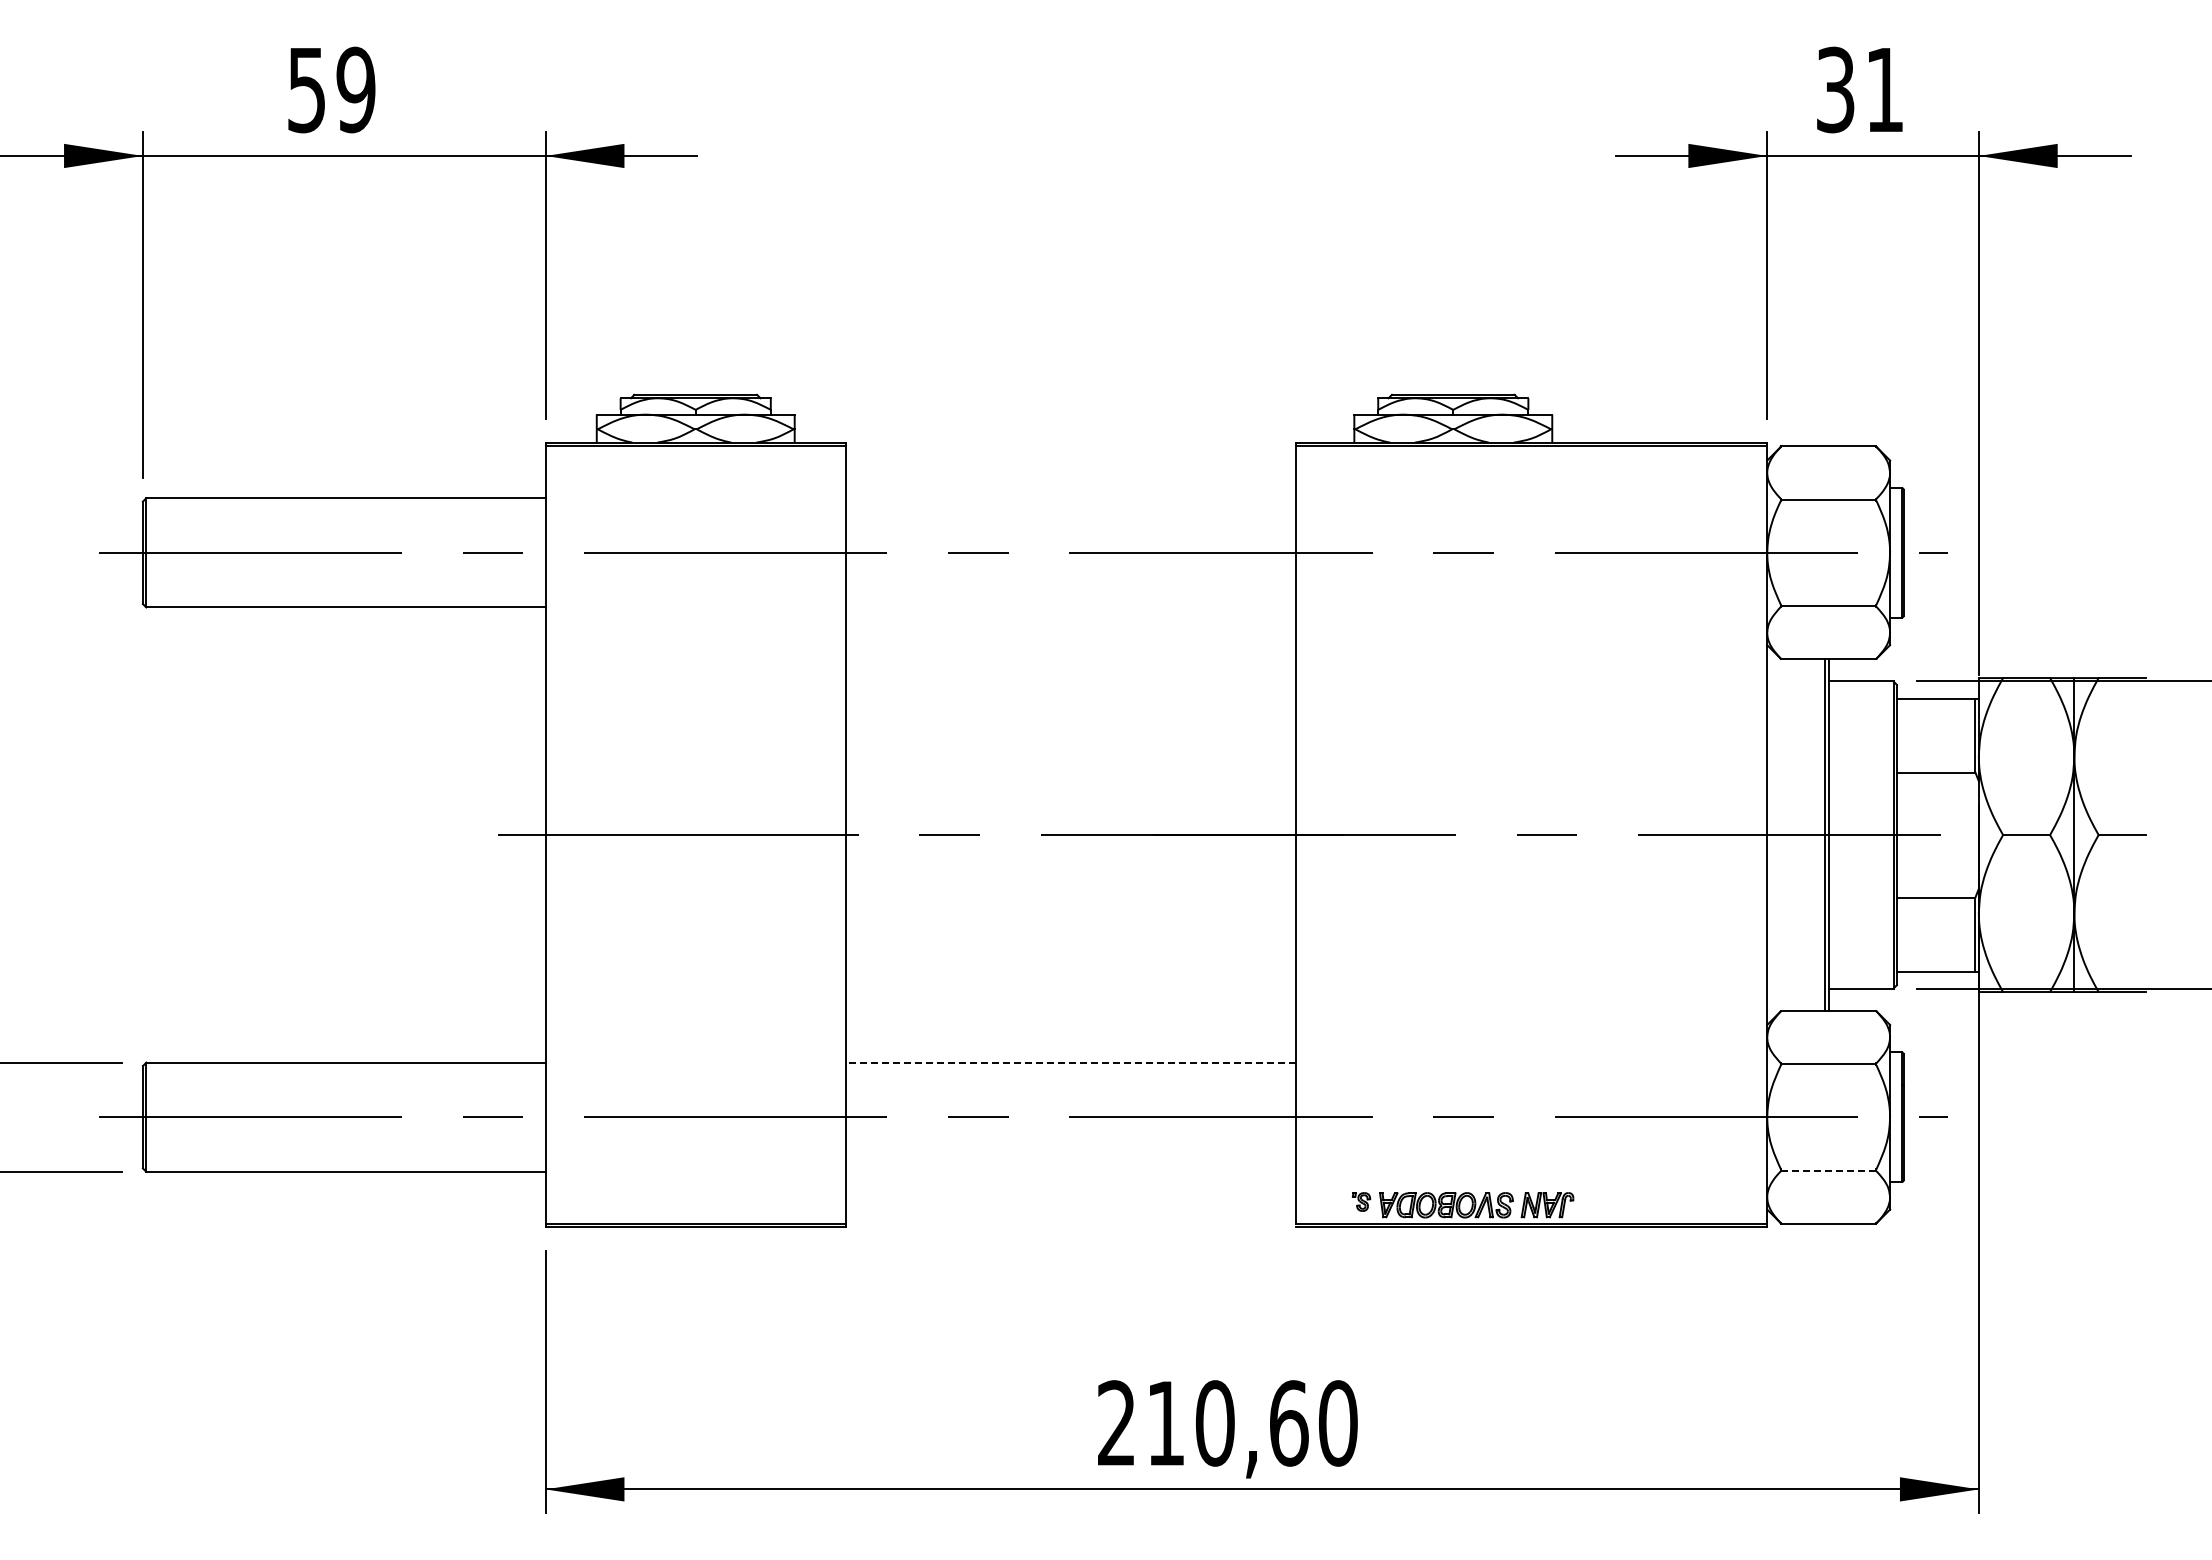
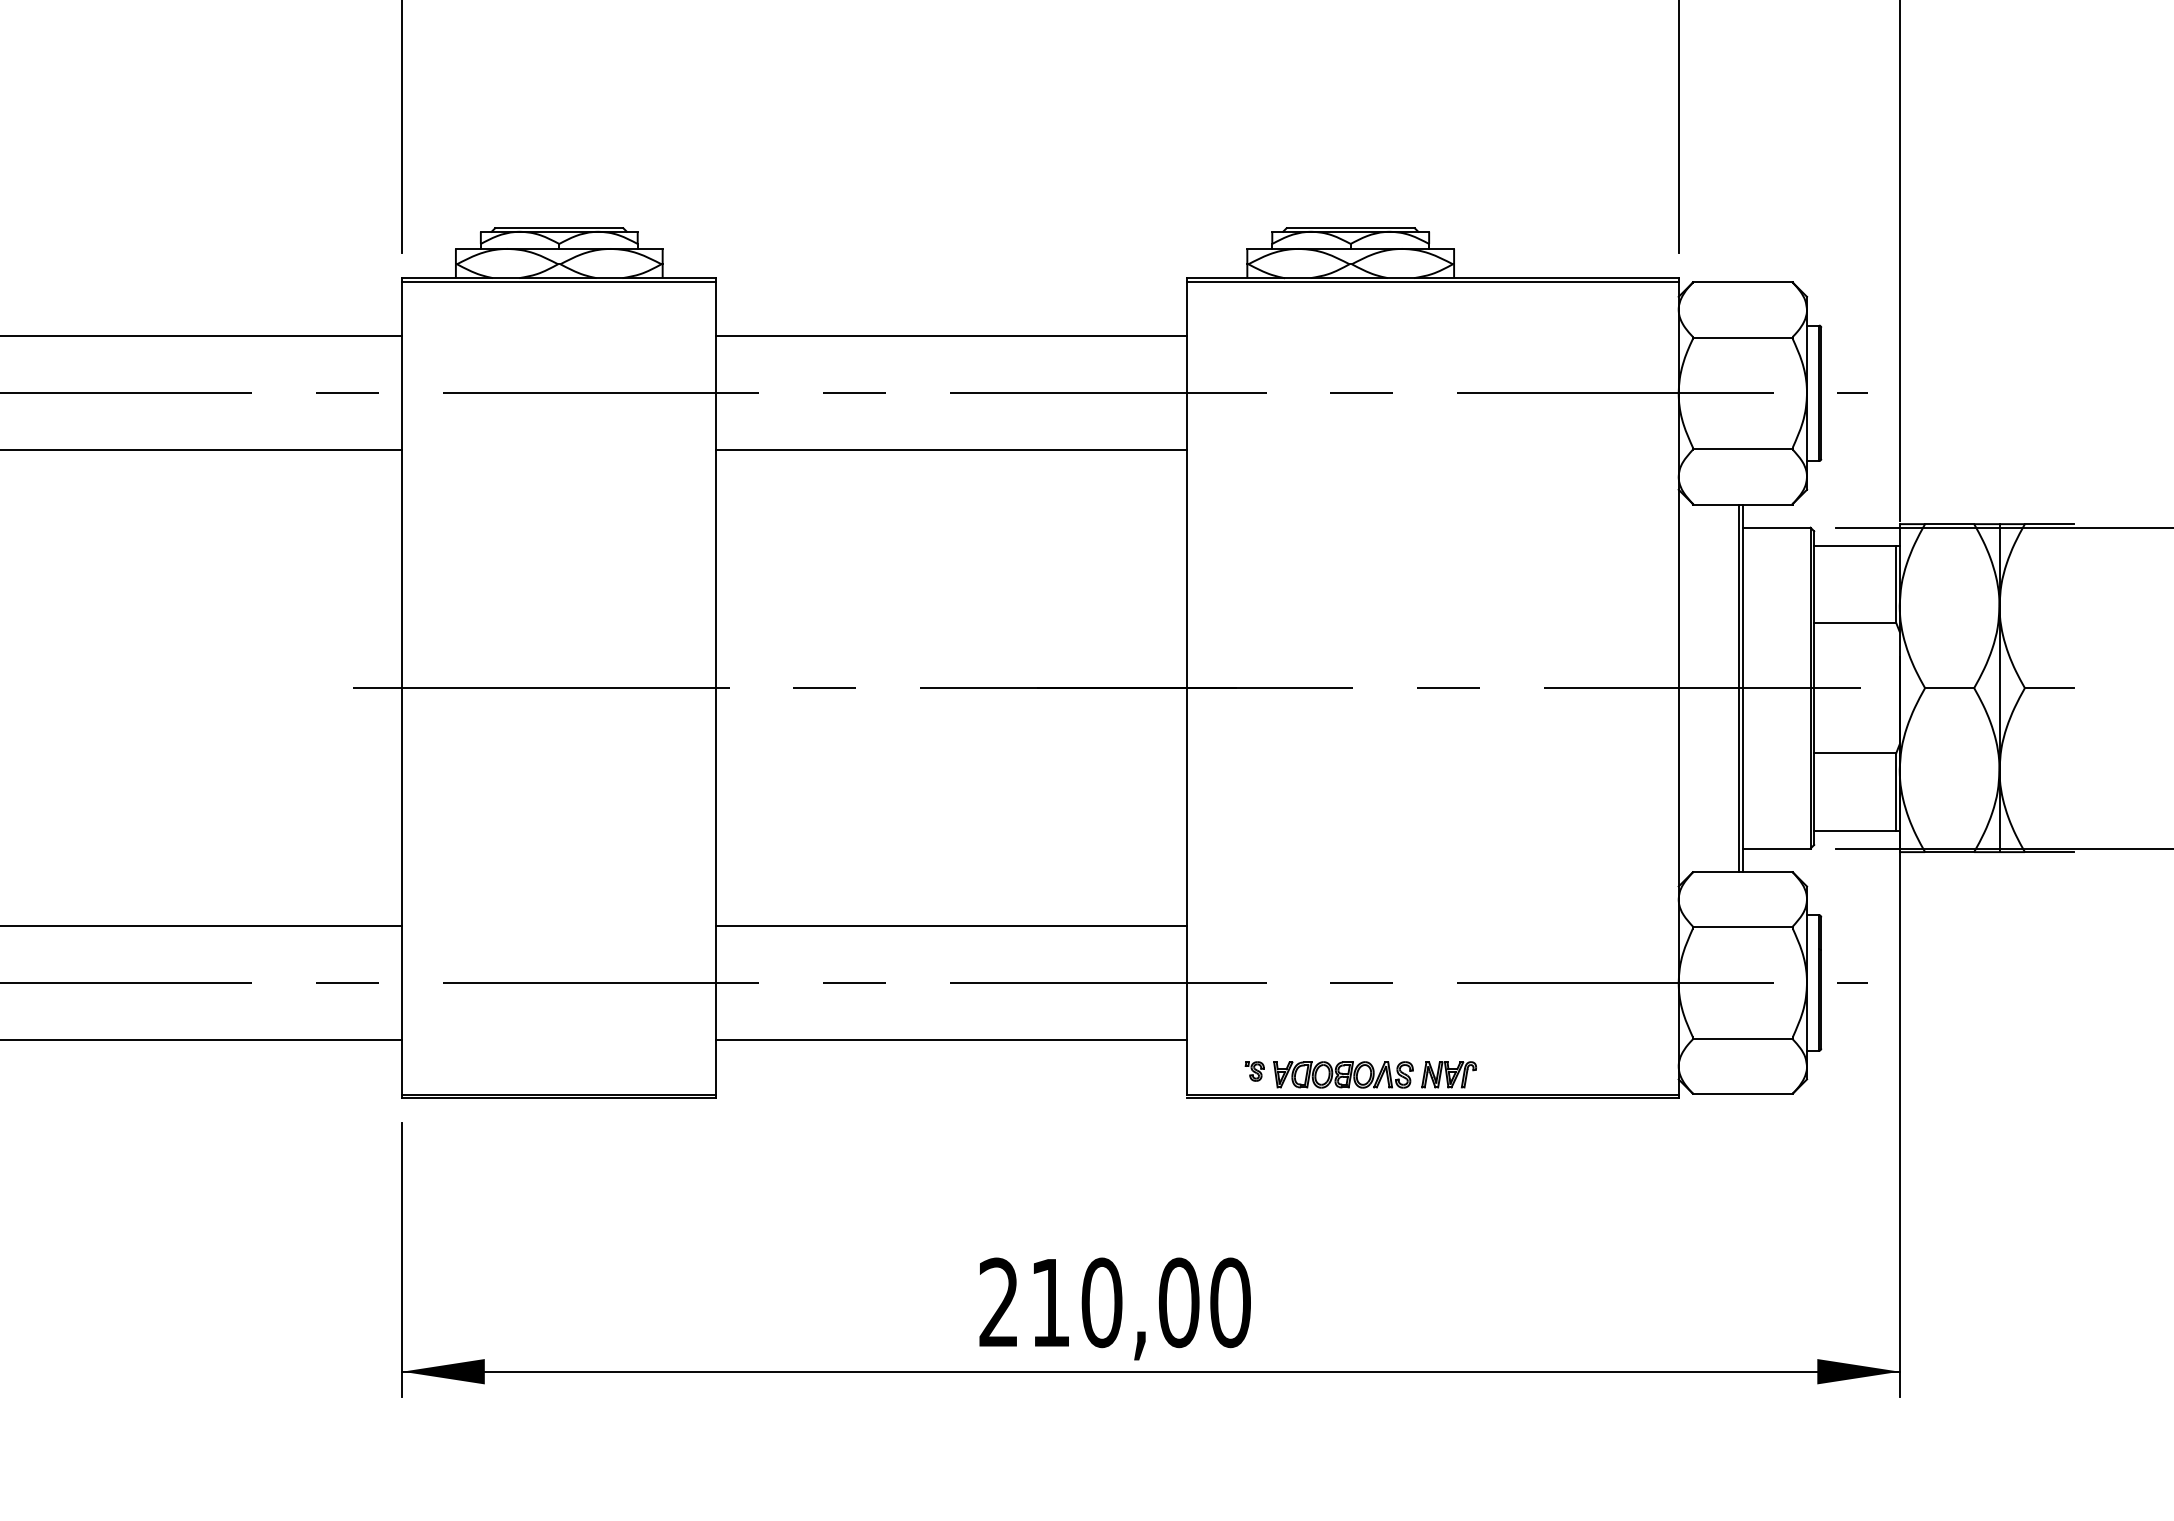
line: (1070, 498) -> (950, 336), added
line: (1070, 607) -> (950, 450), added
line: (1070, 1062) -> (950, 925), dashed -> solid
line: (1828, 1170) -> (1742, 1038), dashed -> solid
line: (1070, 1171) -> (950, 1039), added
text: (1288, 1423) -> (1178, 1302), 210,60 -> 210,00

